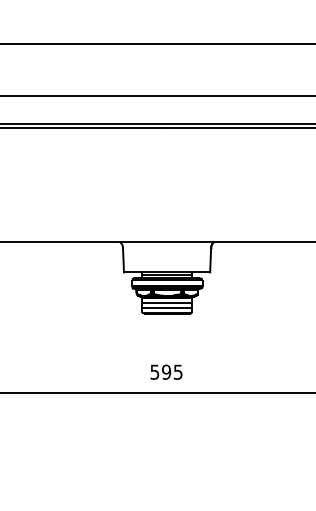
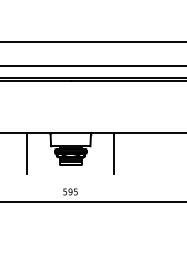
line: (72, 288) -> (27, 153), added
line: (262, 288) -> (114, 153), added

